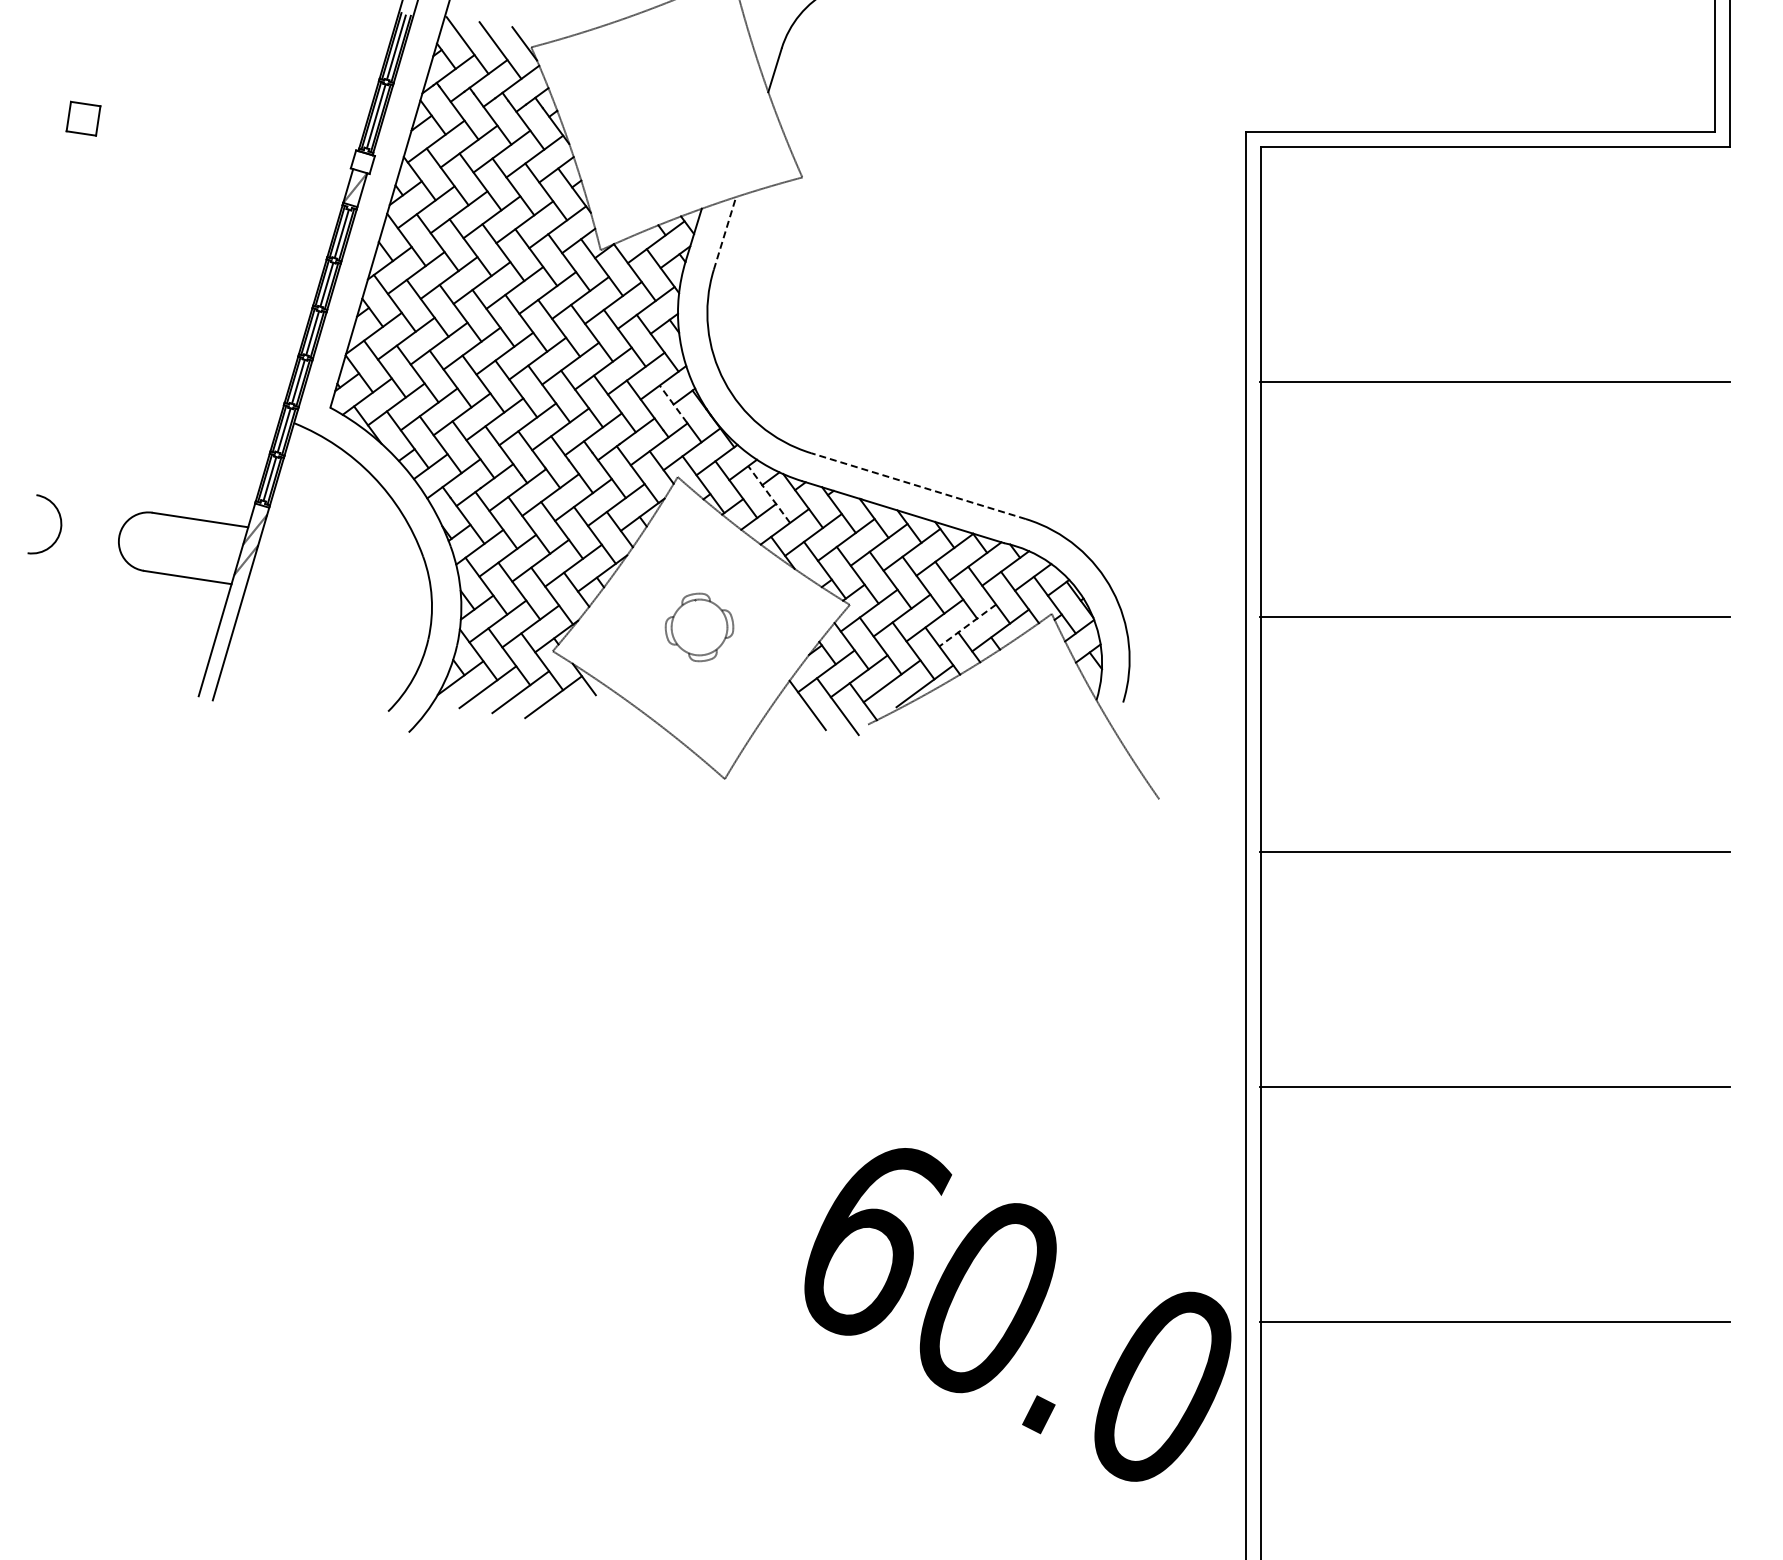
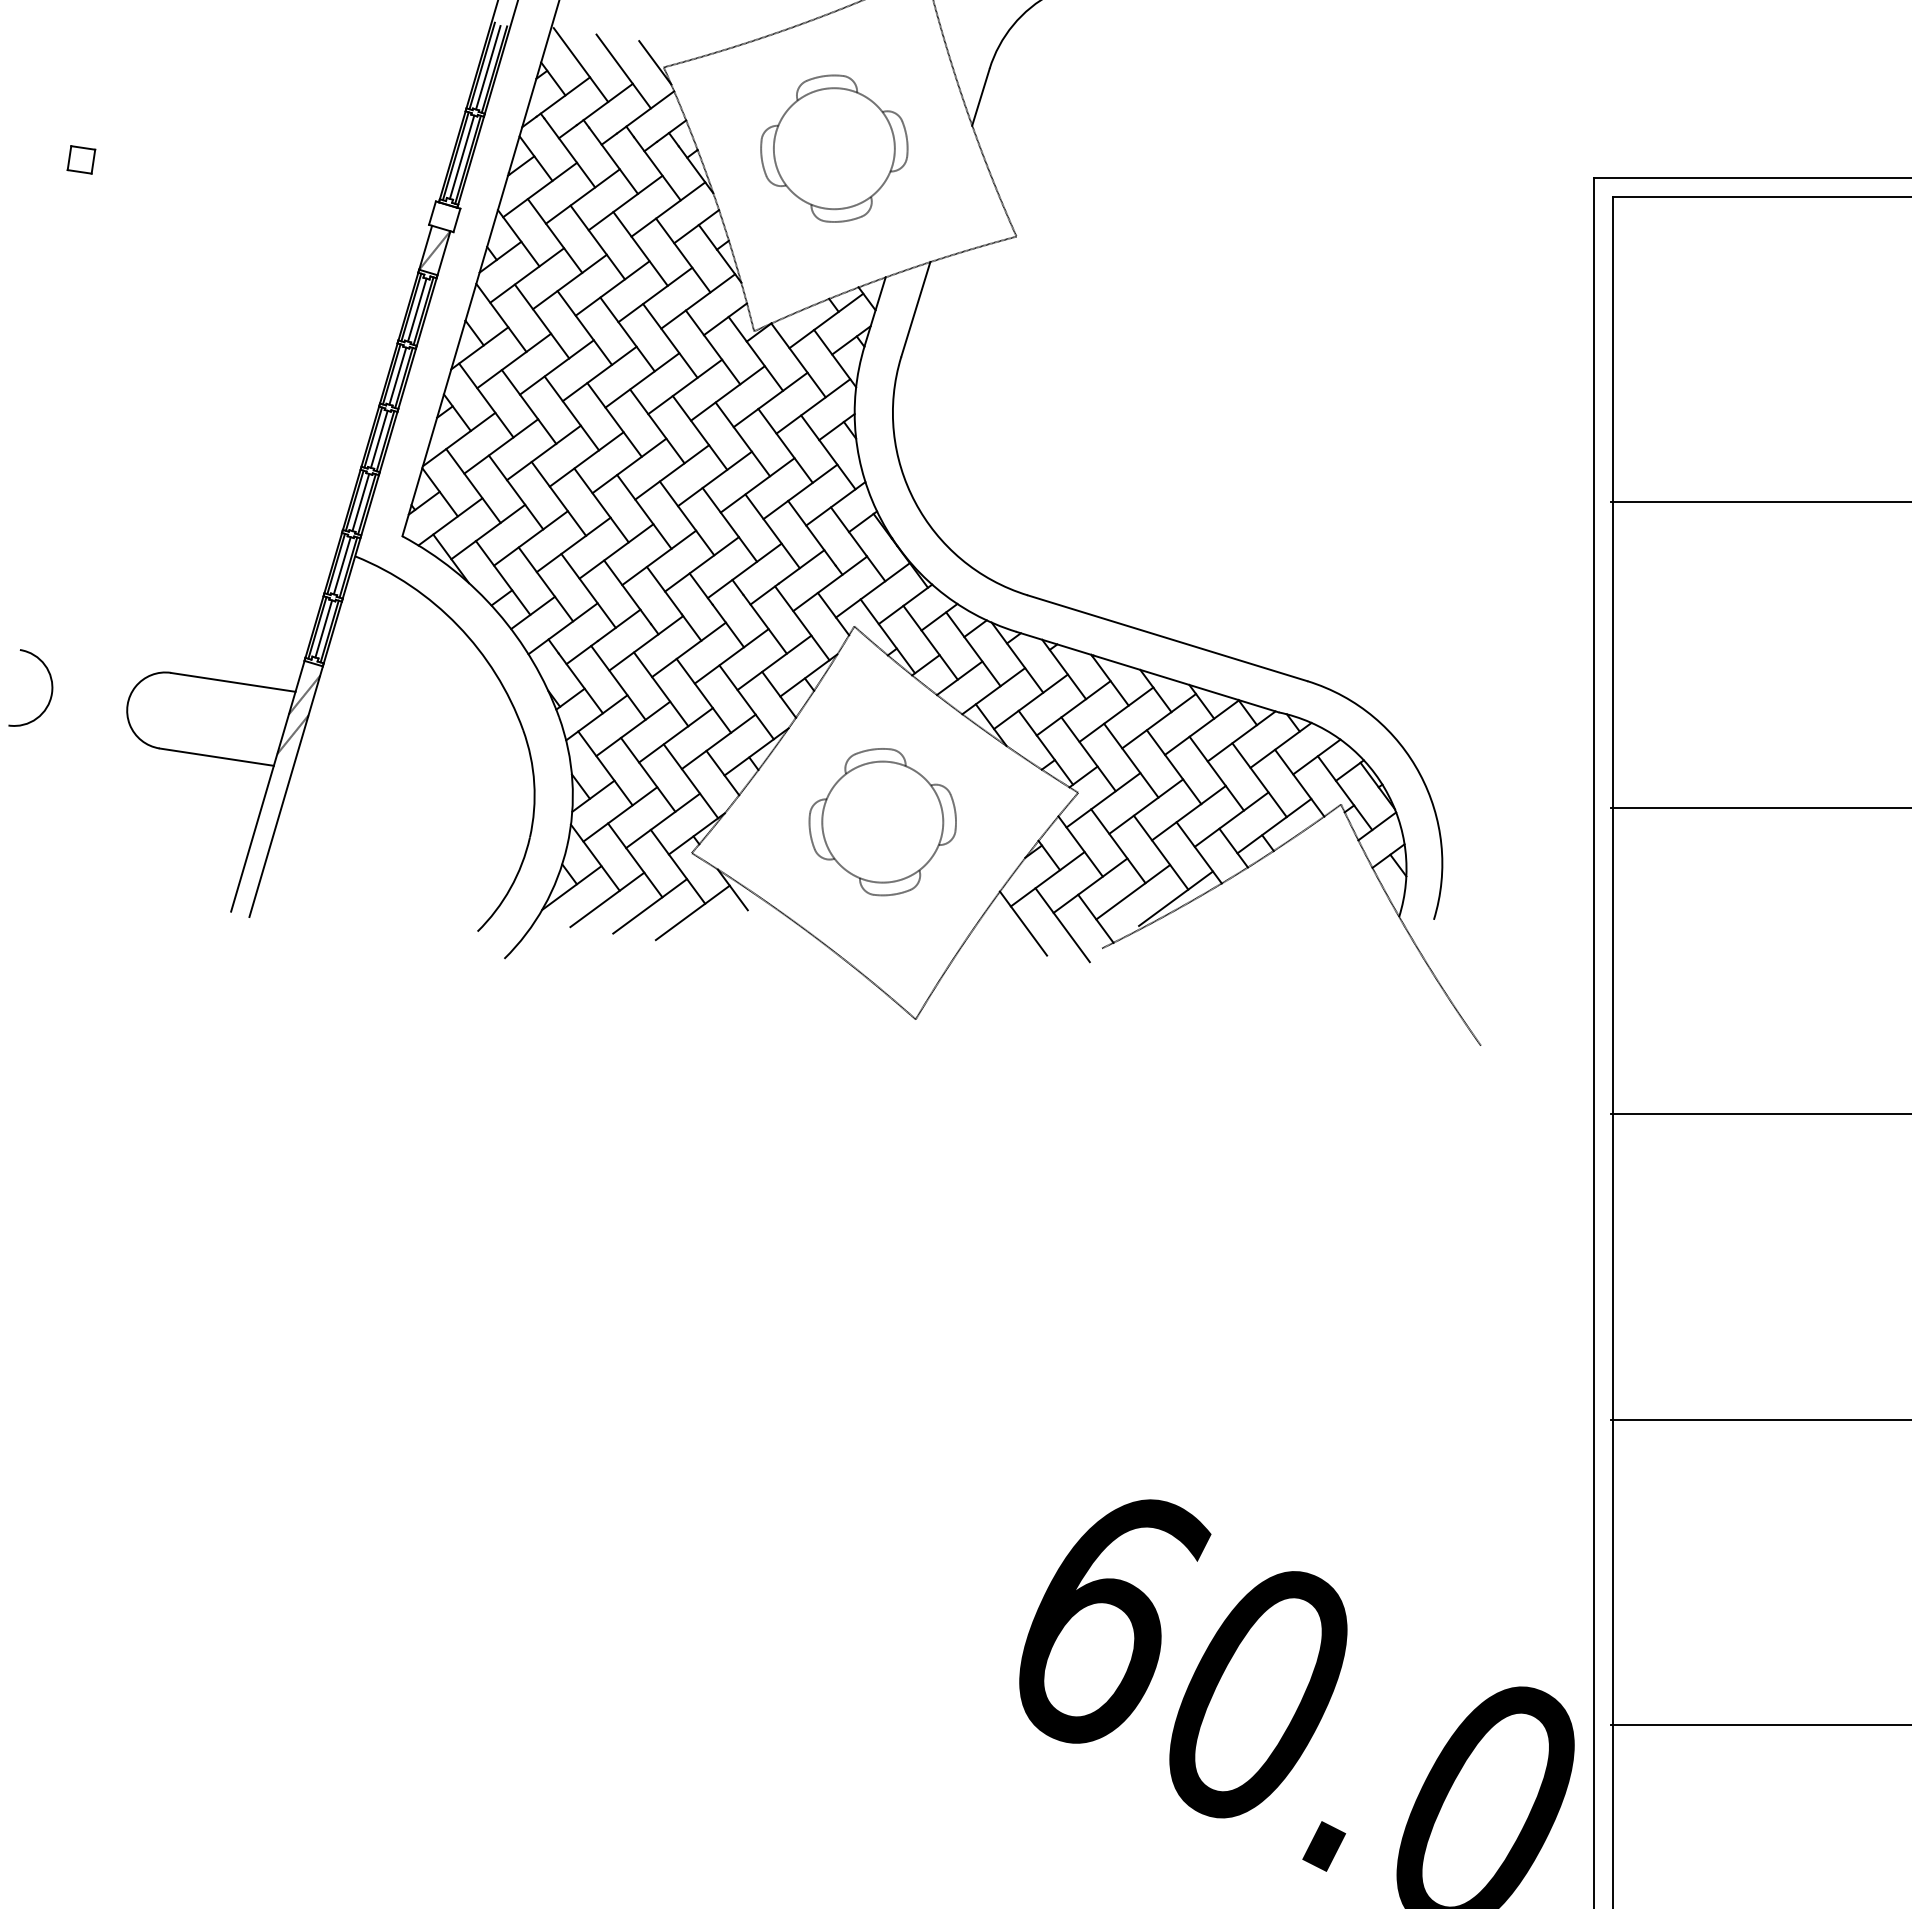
part: (662, 109) -> (834, 148), added
part: (83, 117) -> (81, 158), size x0.62
line: (725, 232) -> (916, 308), dashed -> solid
line: (673, 403) -> (848, 530), dashed -> solid
line: (918, 485) -> (1167, 637), dashed -> solid
line: (768, 494) -> (972, 649), dashed -> solid
line: (967, 625) -> (1231, 819), dashed -> solid
part: (699, 627) -> (882, 822), size x1.67

